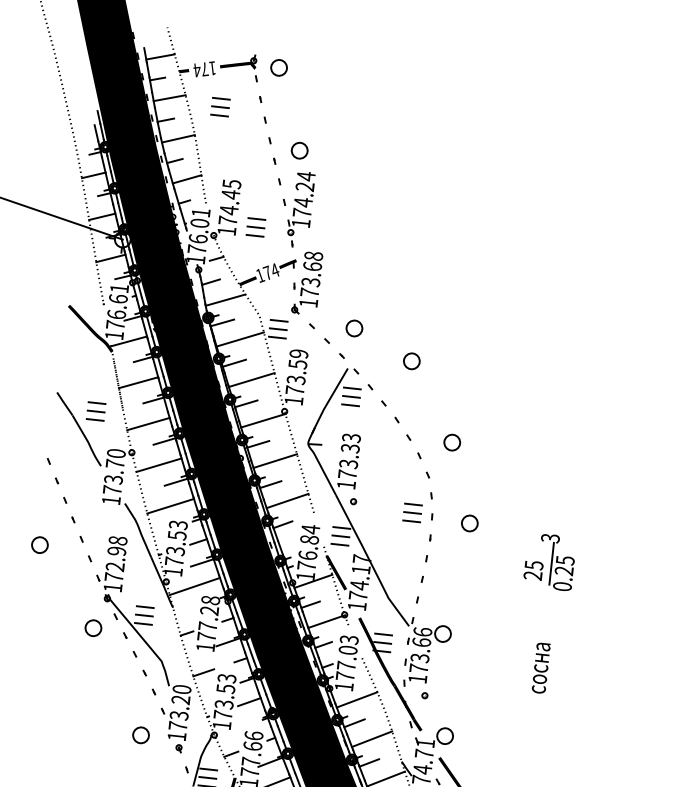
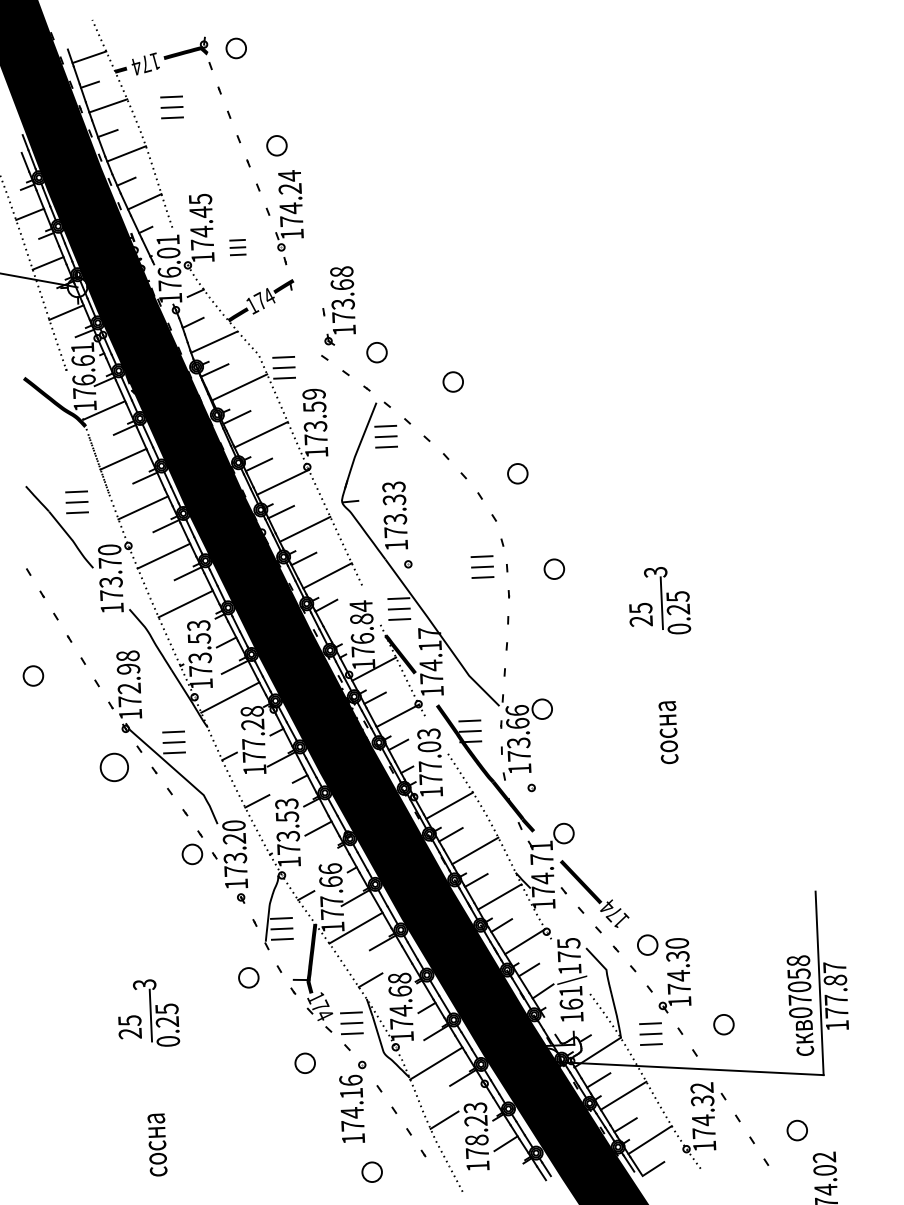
part: (255, 227) -> (237, 247), size x0.7
part: (306, 282) -> (338, 305), moved
part: (92, 628) -> (113, 767), size x1.4
part: (141, 735) -> (192, 854), moved

